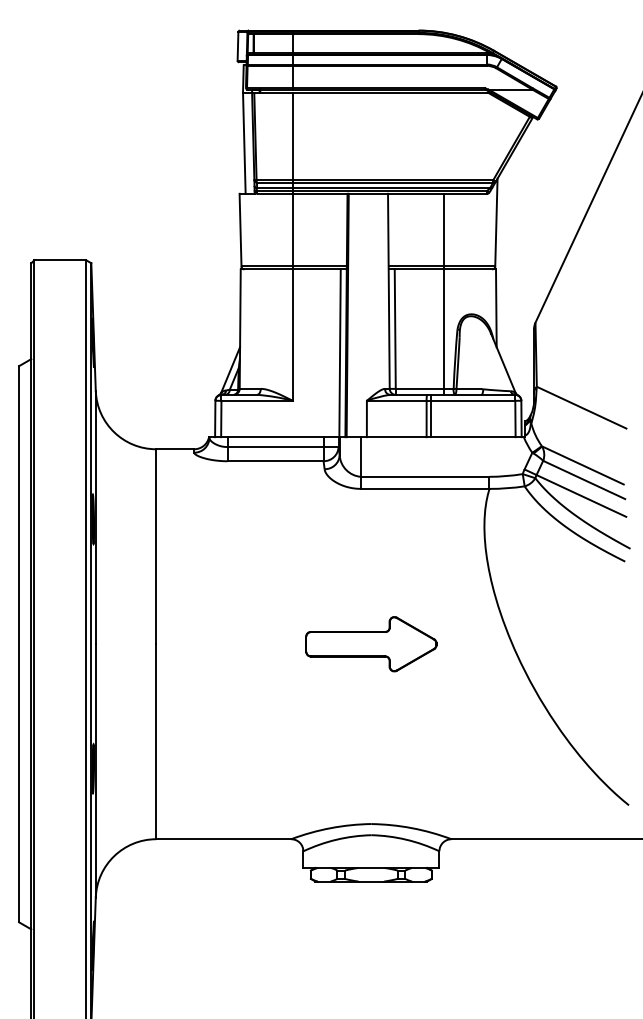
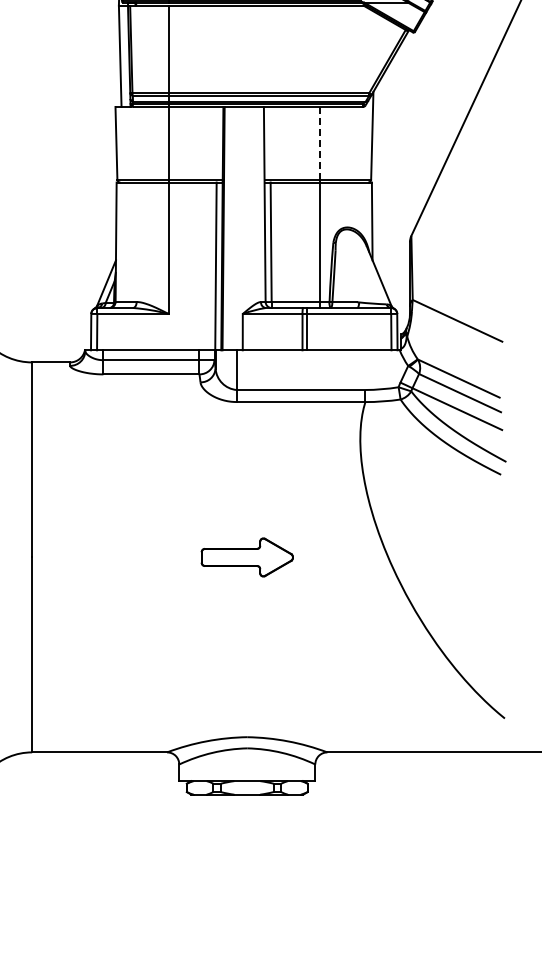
line: (443, 230) -> (319, 143), solid -> dashed
part: (371, 644) -> (247, 557), size x0.7

